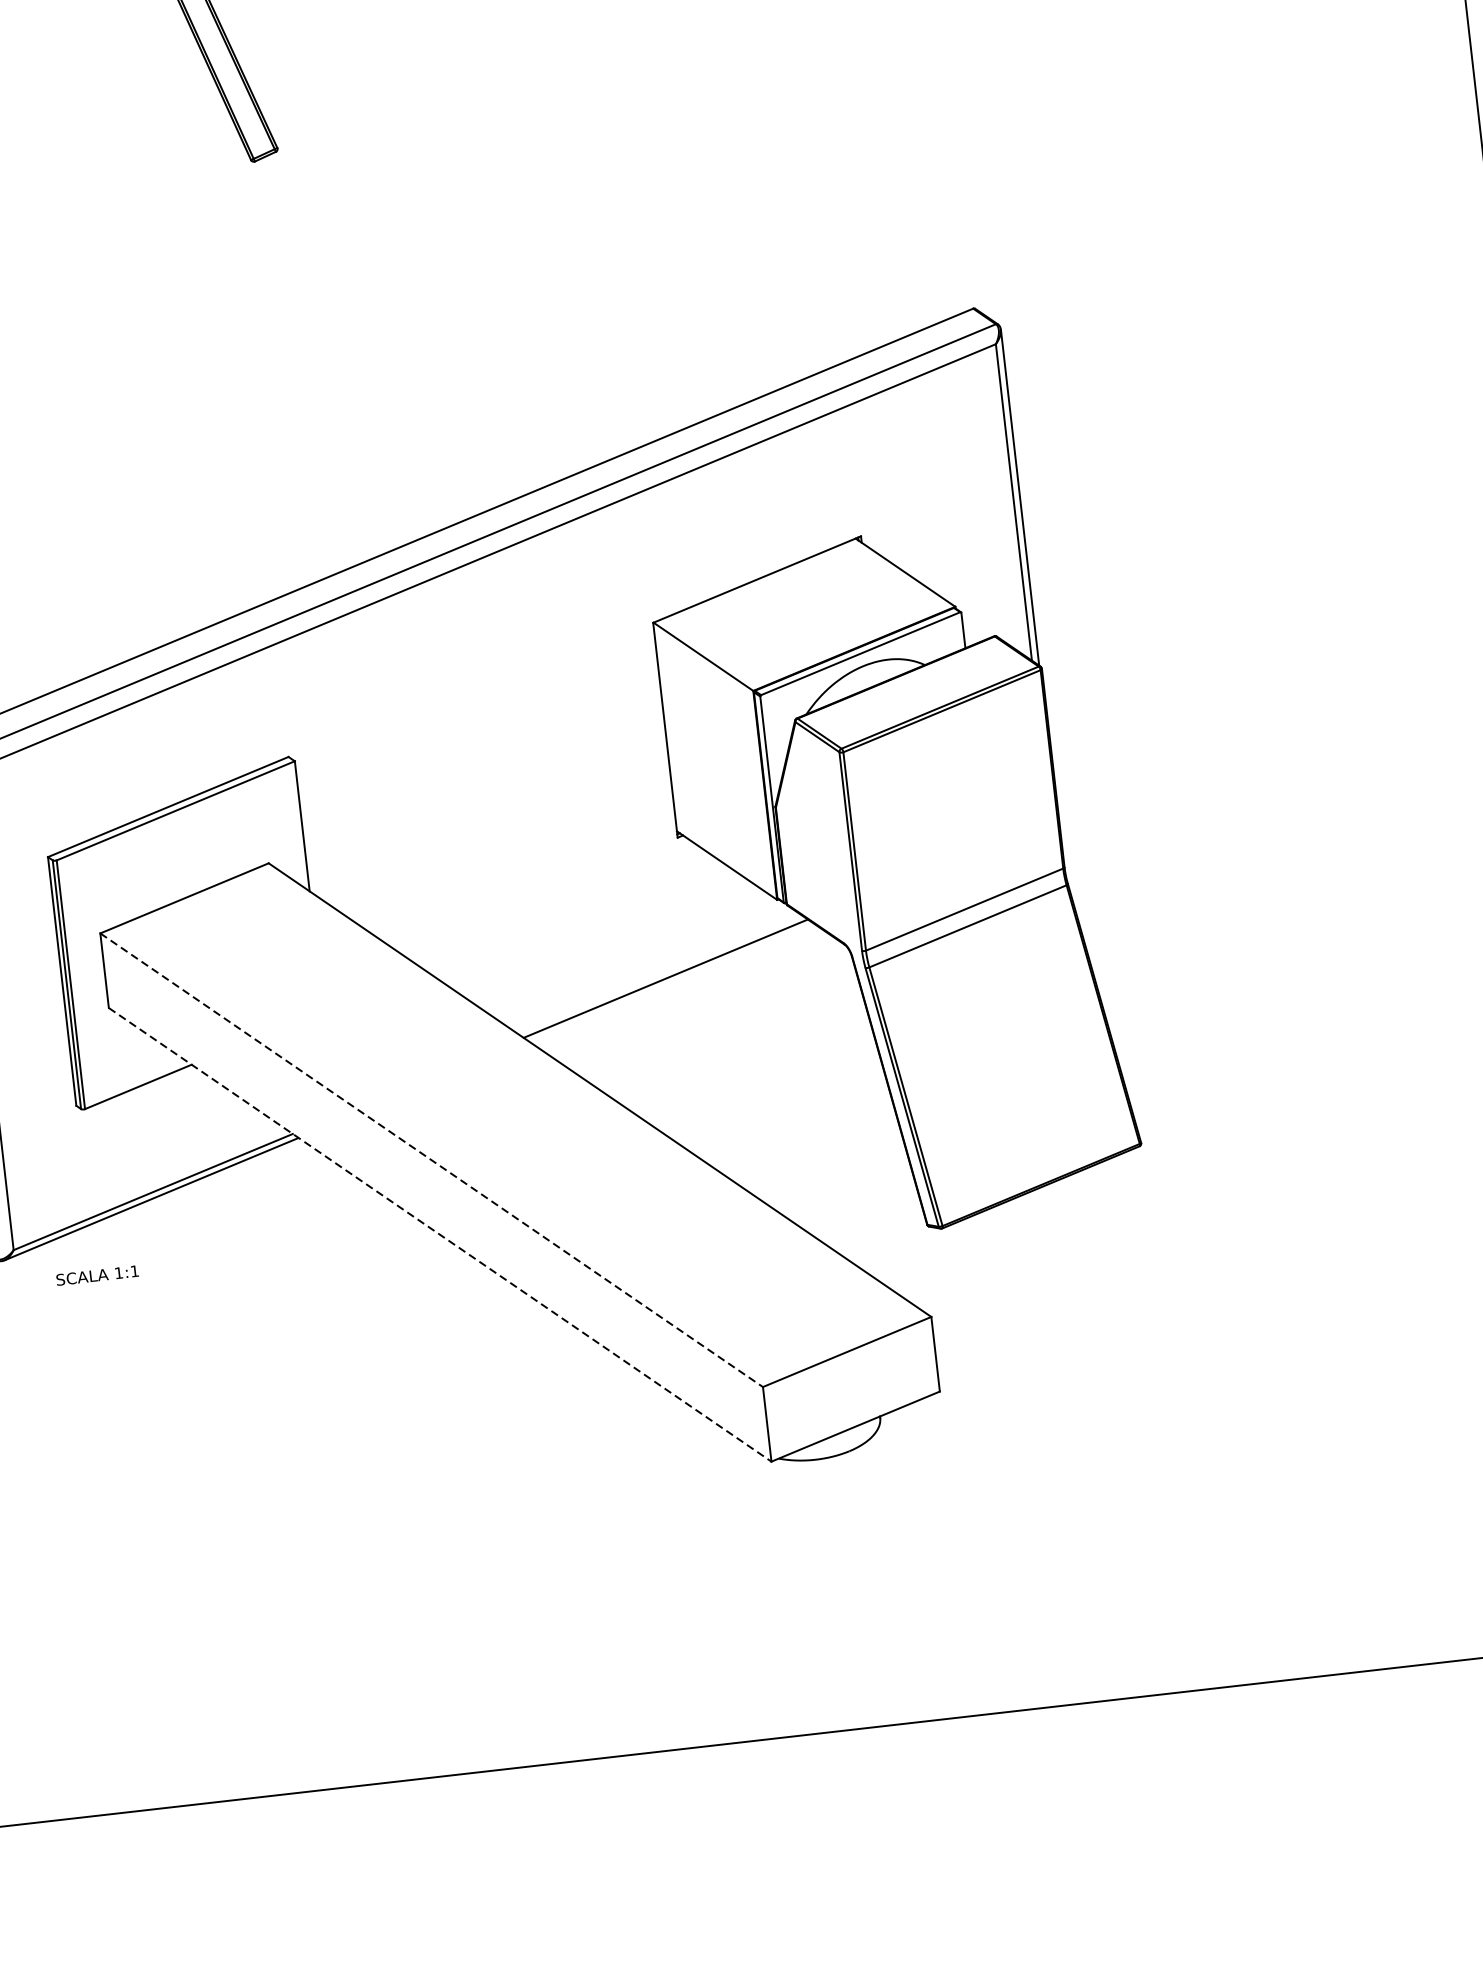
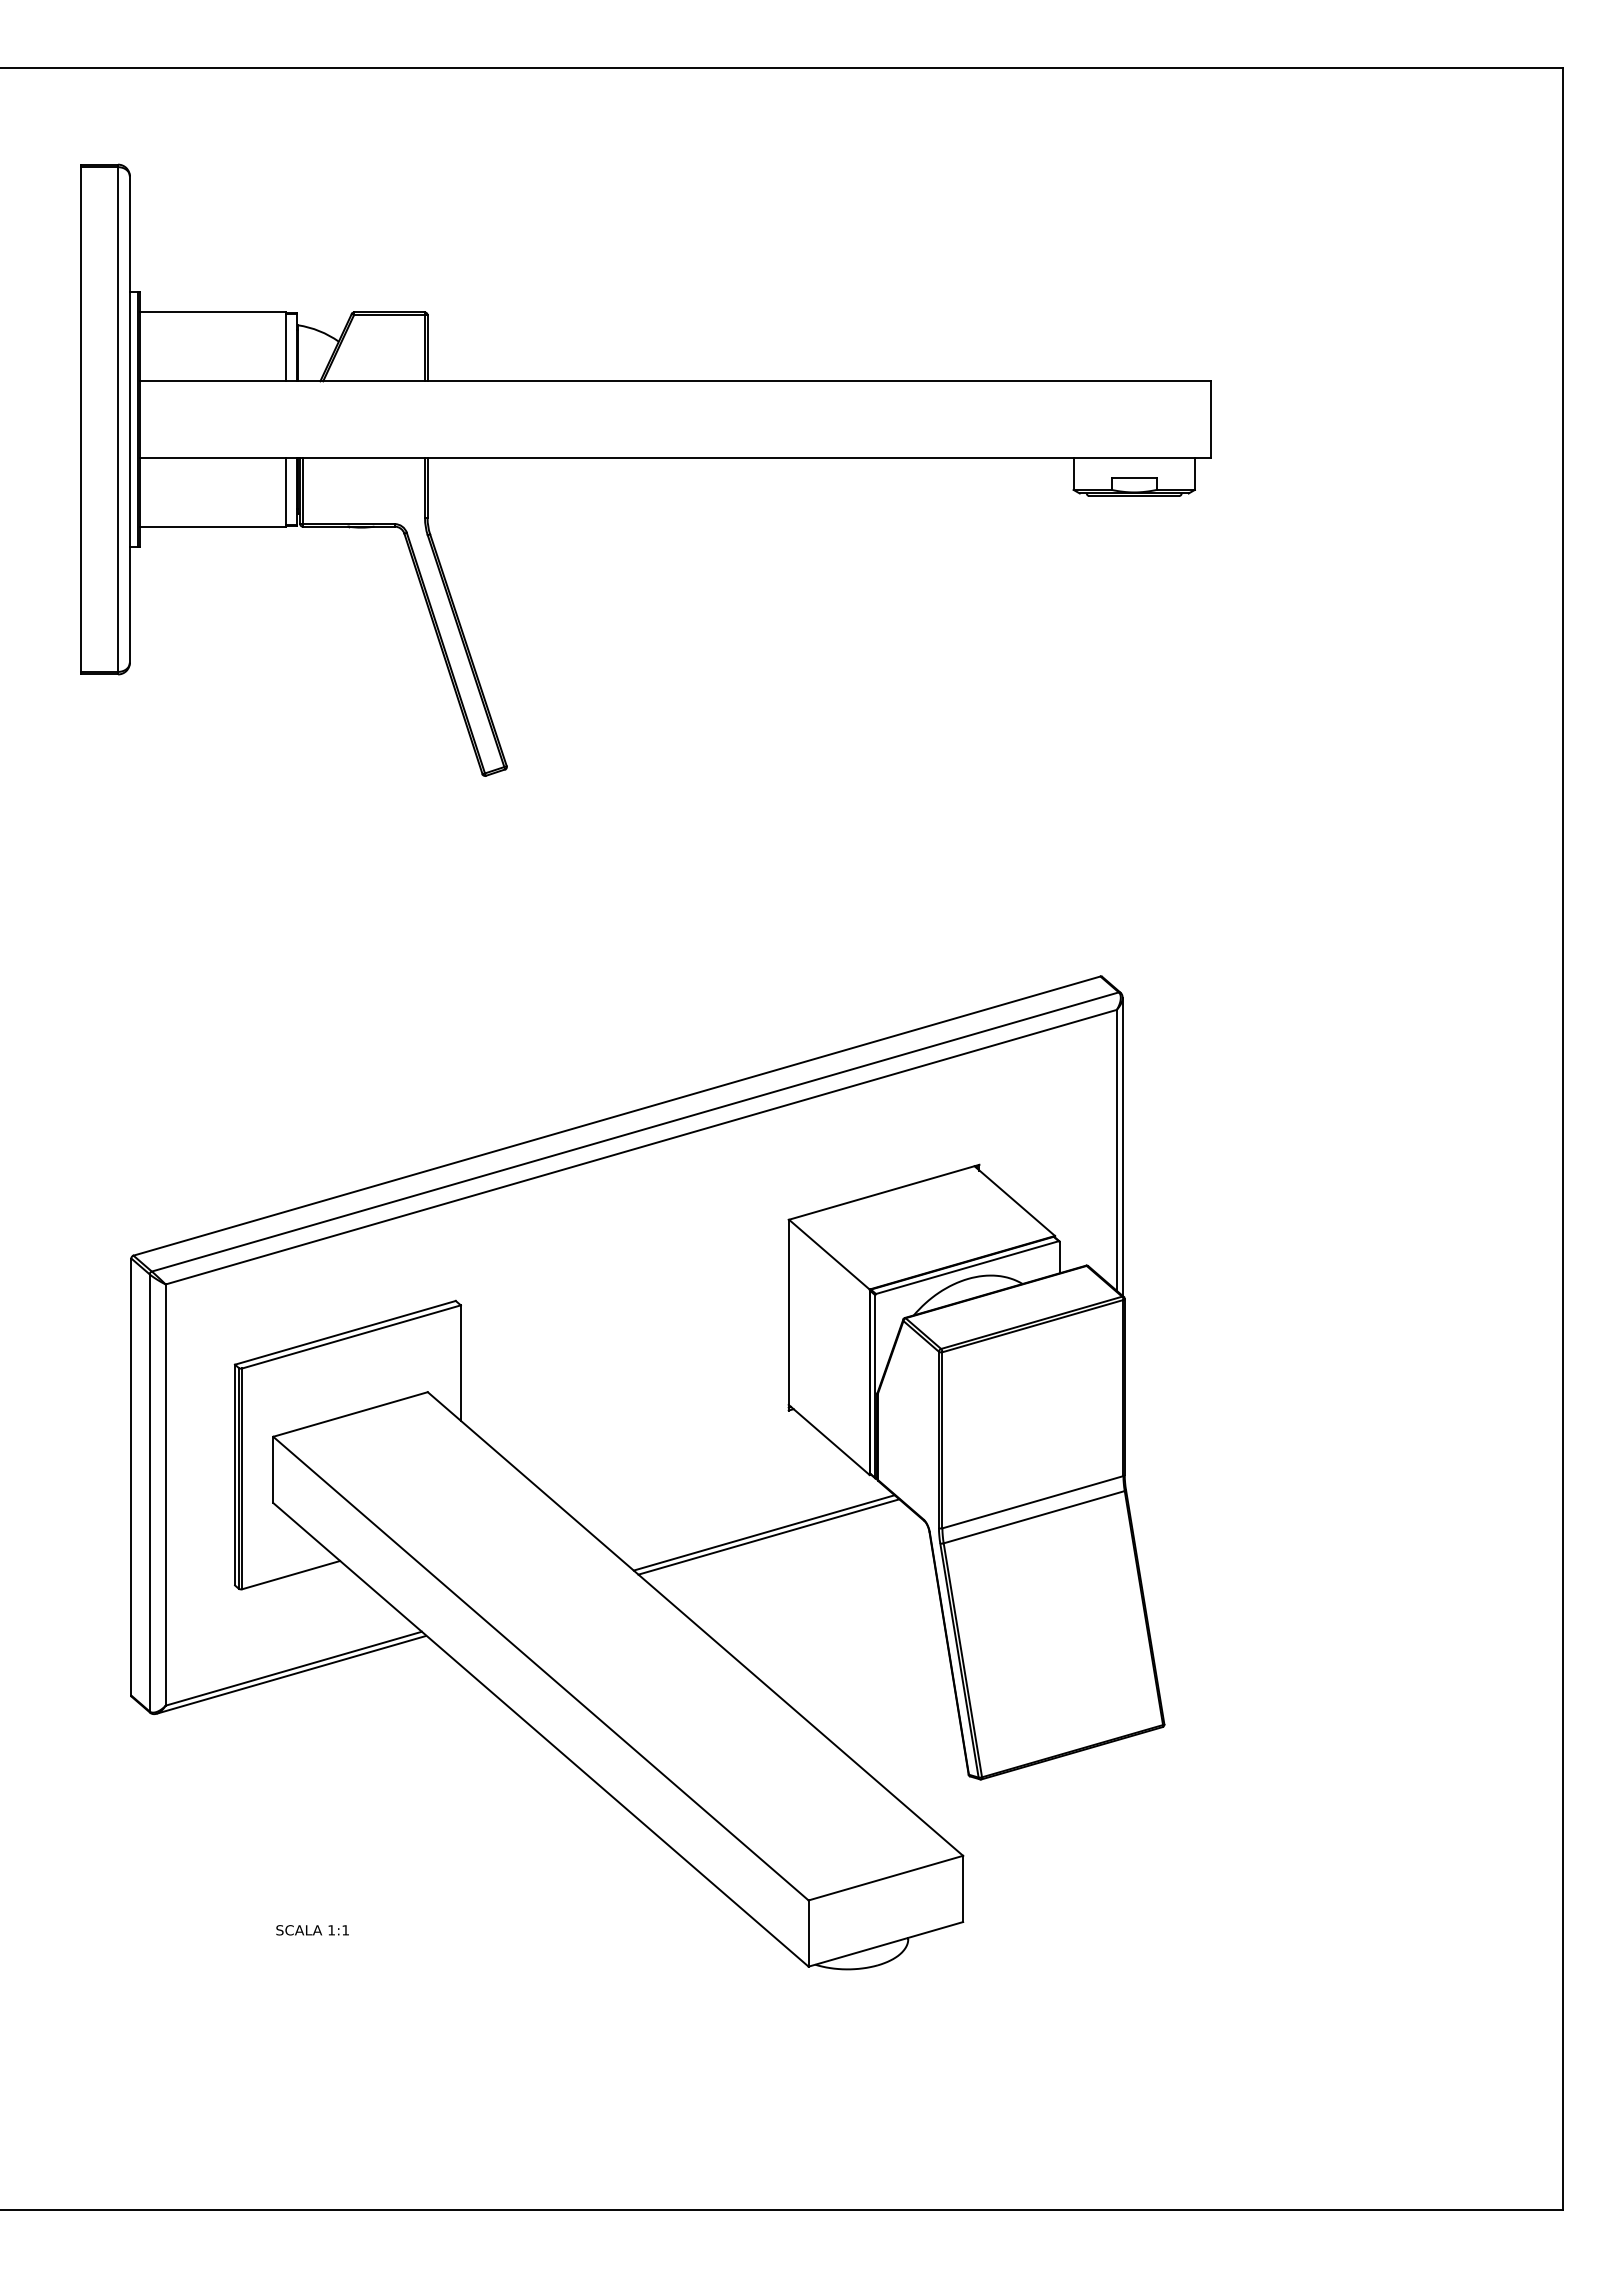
line: (671, 982) -> (768, 1536), added
line: (432, 1160) -> (541, 1668), dashed -> solid
line: (440, 1235) -> (541, 1735), dashed -> solid
text: (97, 1275) -> (312, 1930), moved

